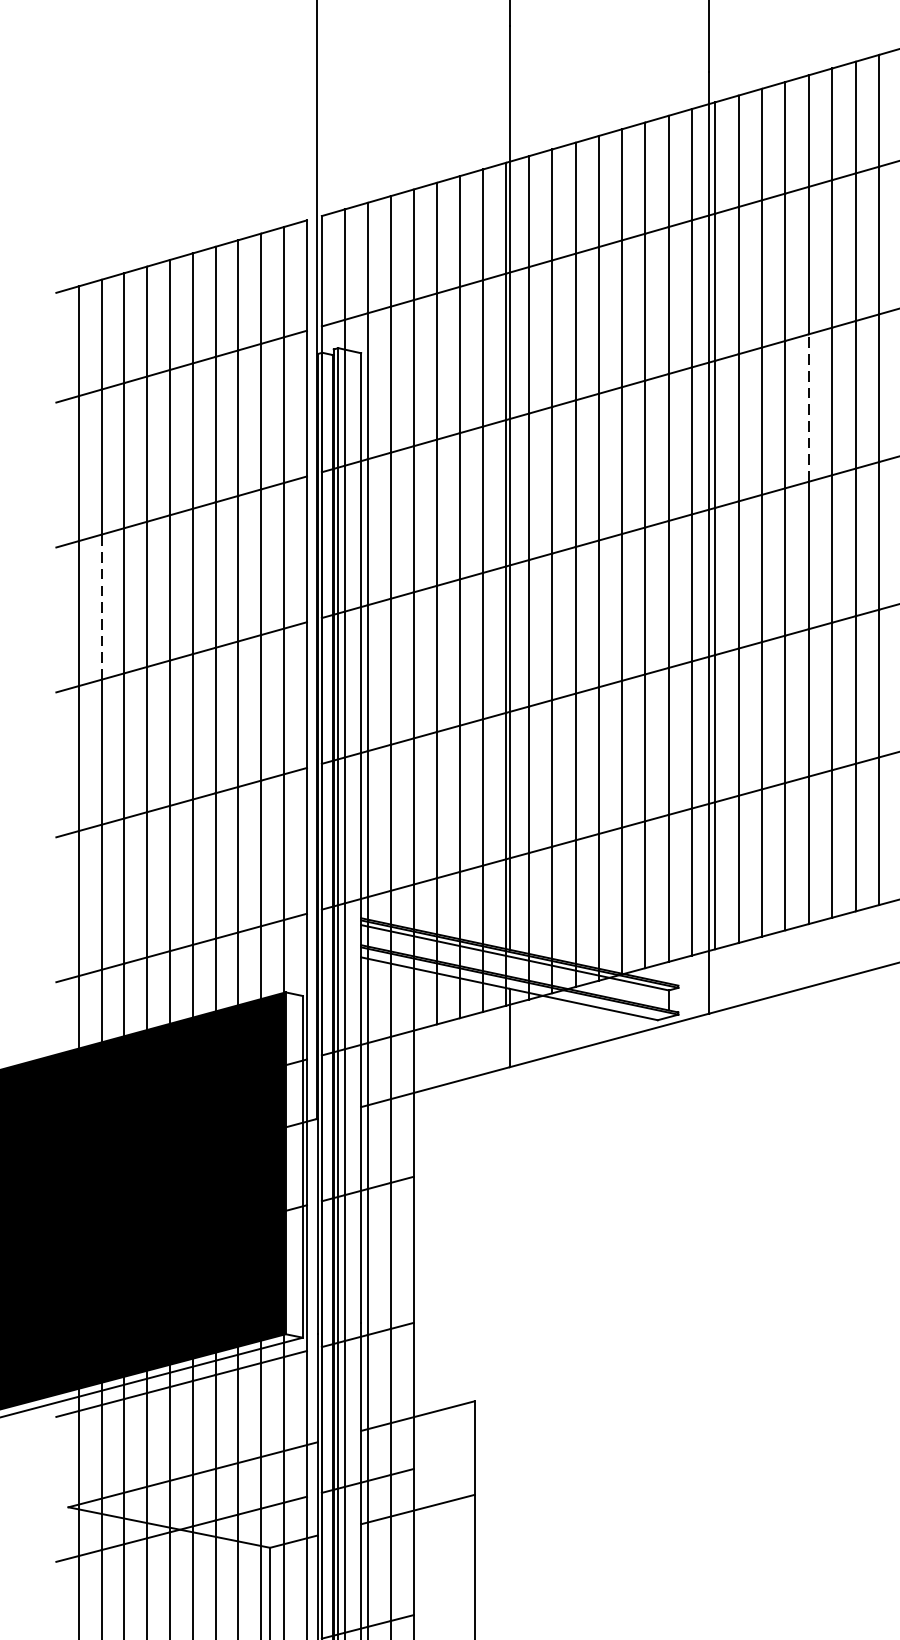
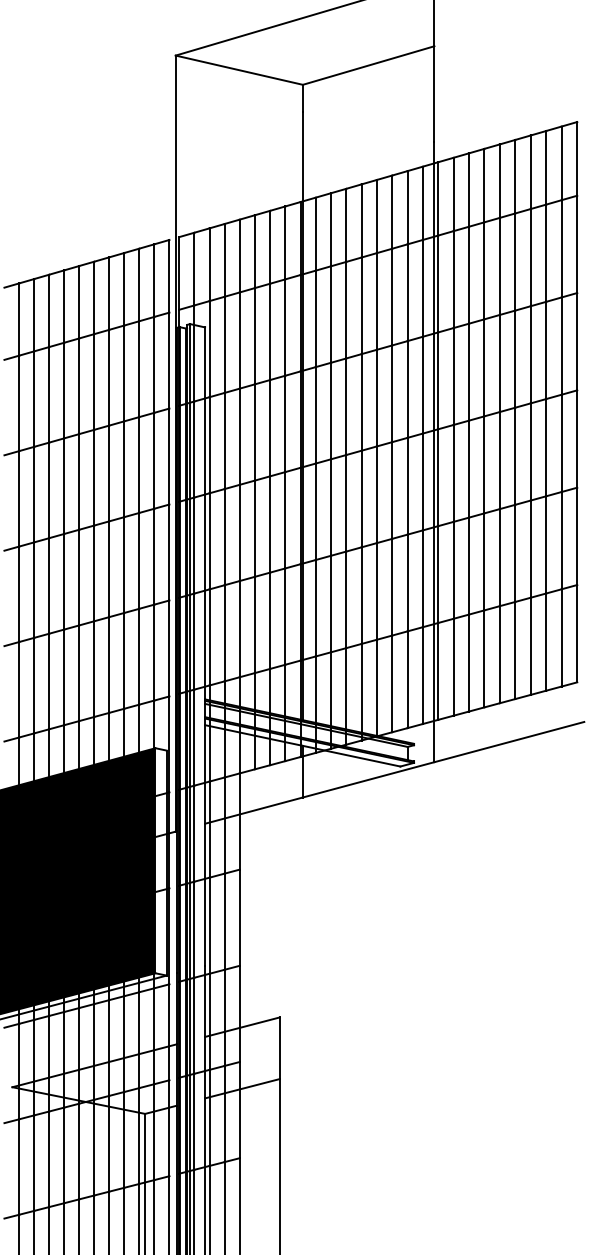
line: (808, 408) -> (499, 363), dashed -> solid
line: (101, 607) -> (34, 494), dashed -> solid

